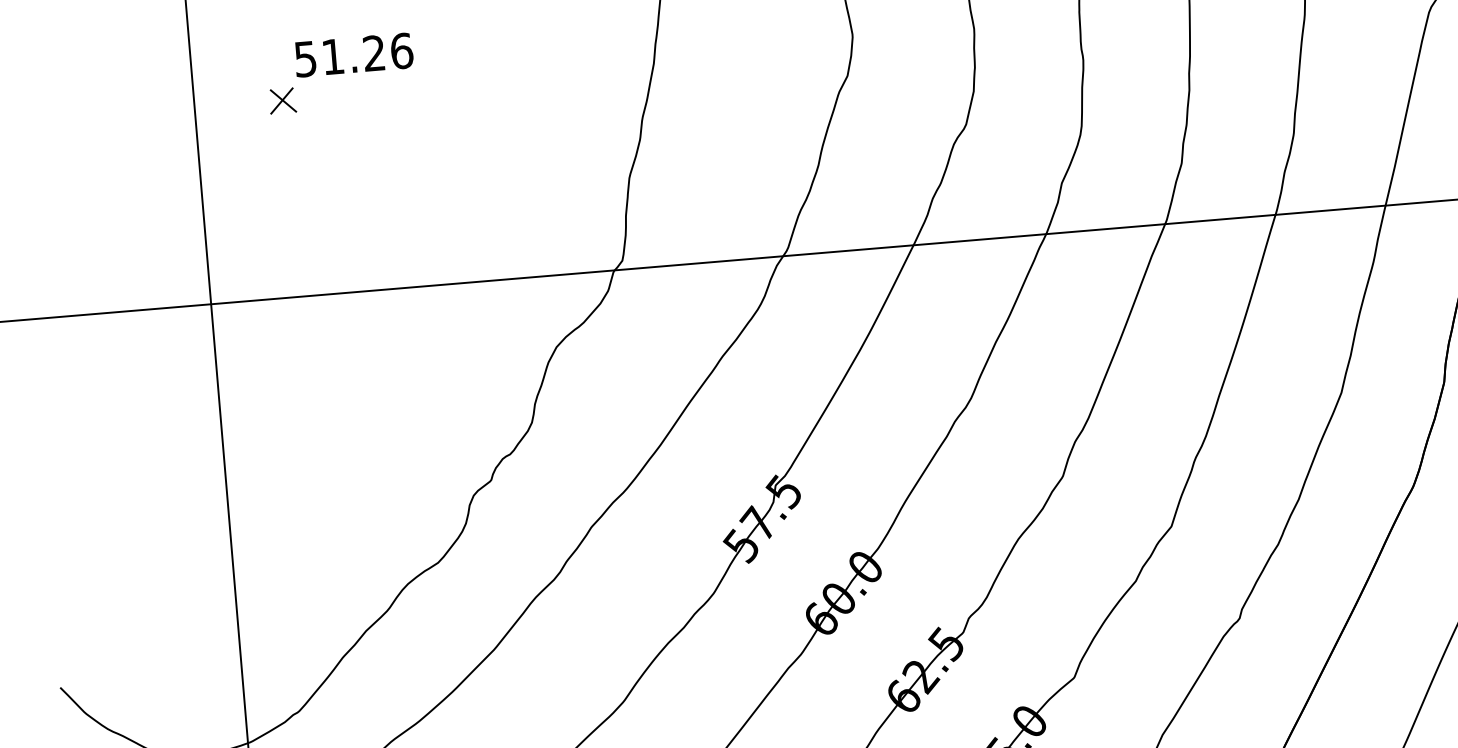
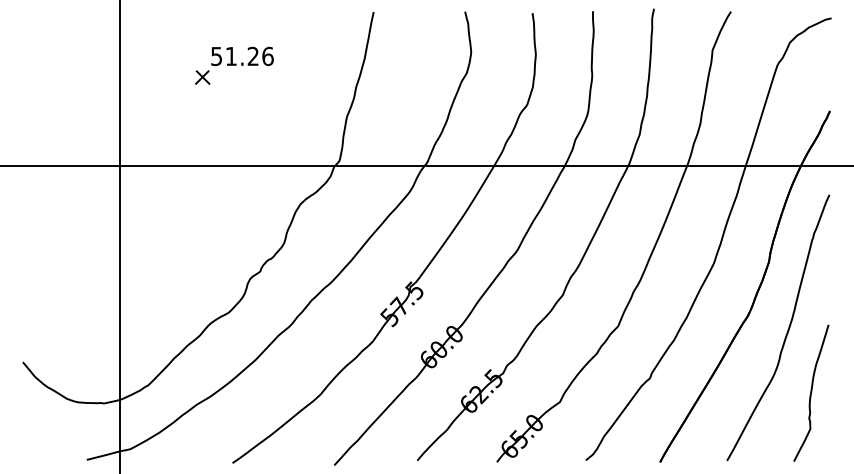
part: (340, 73) -> (234, 65), moved

